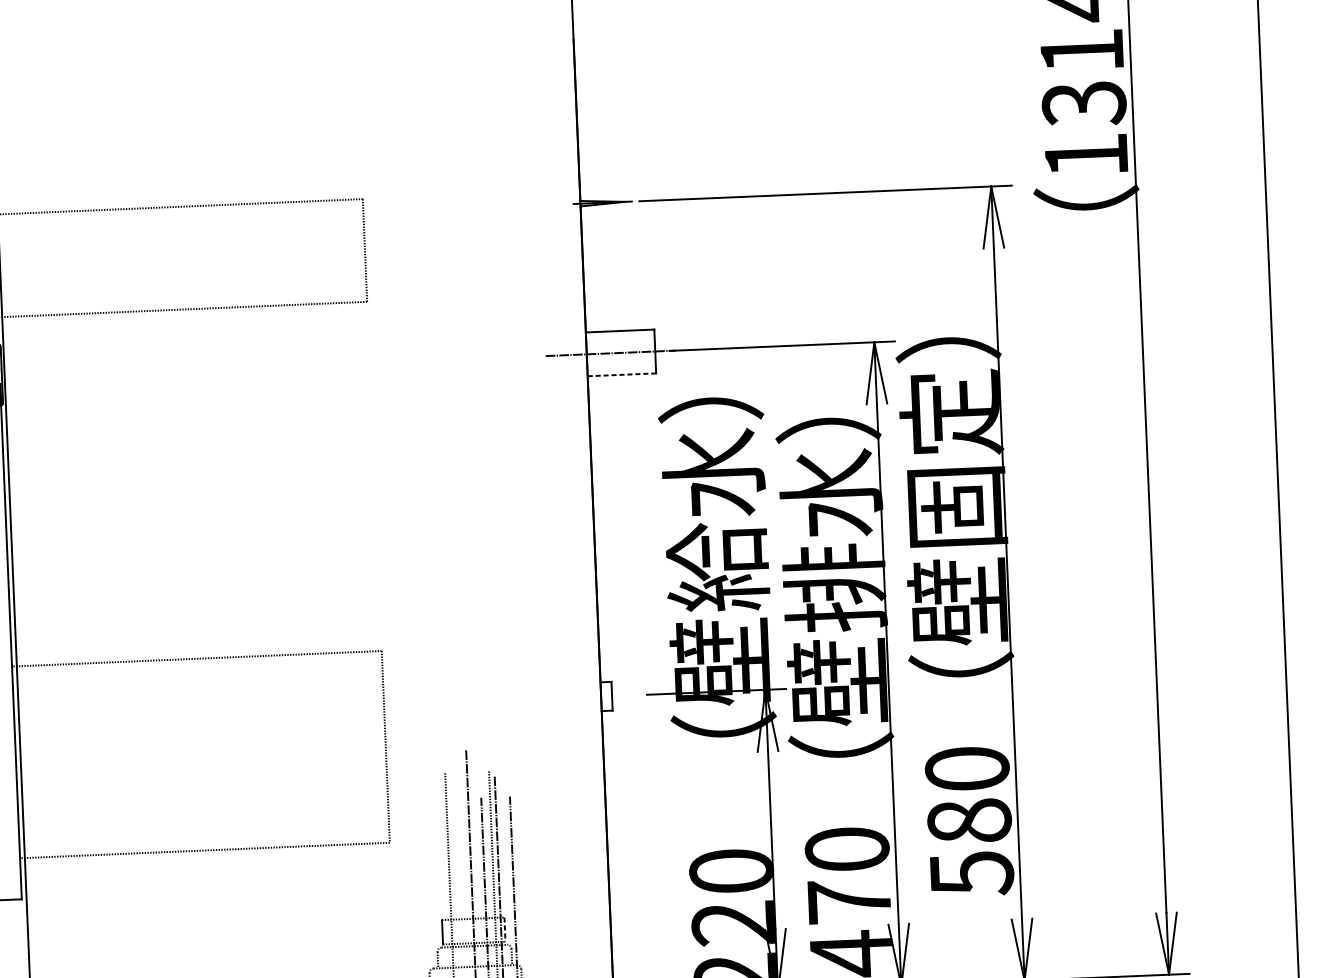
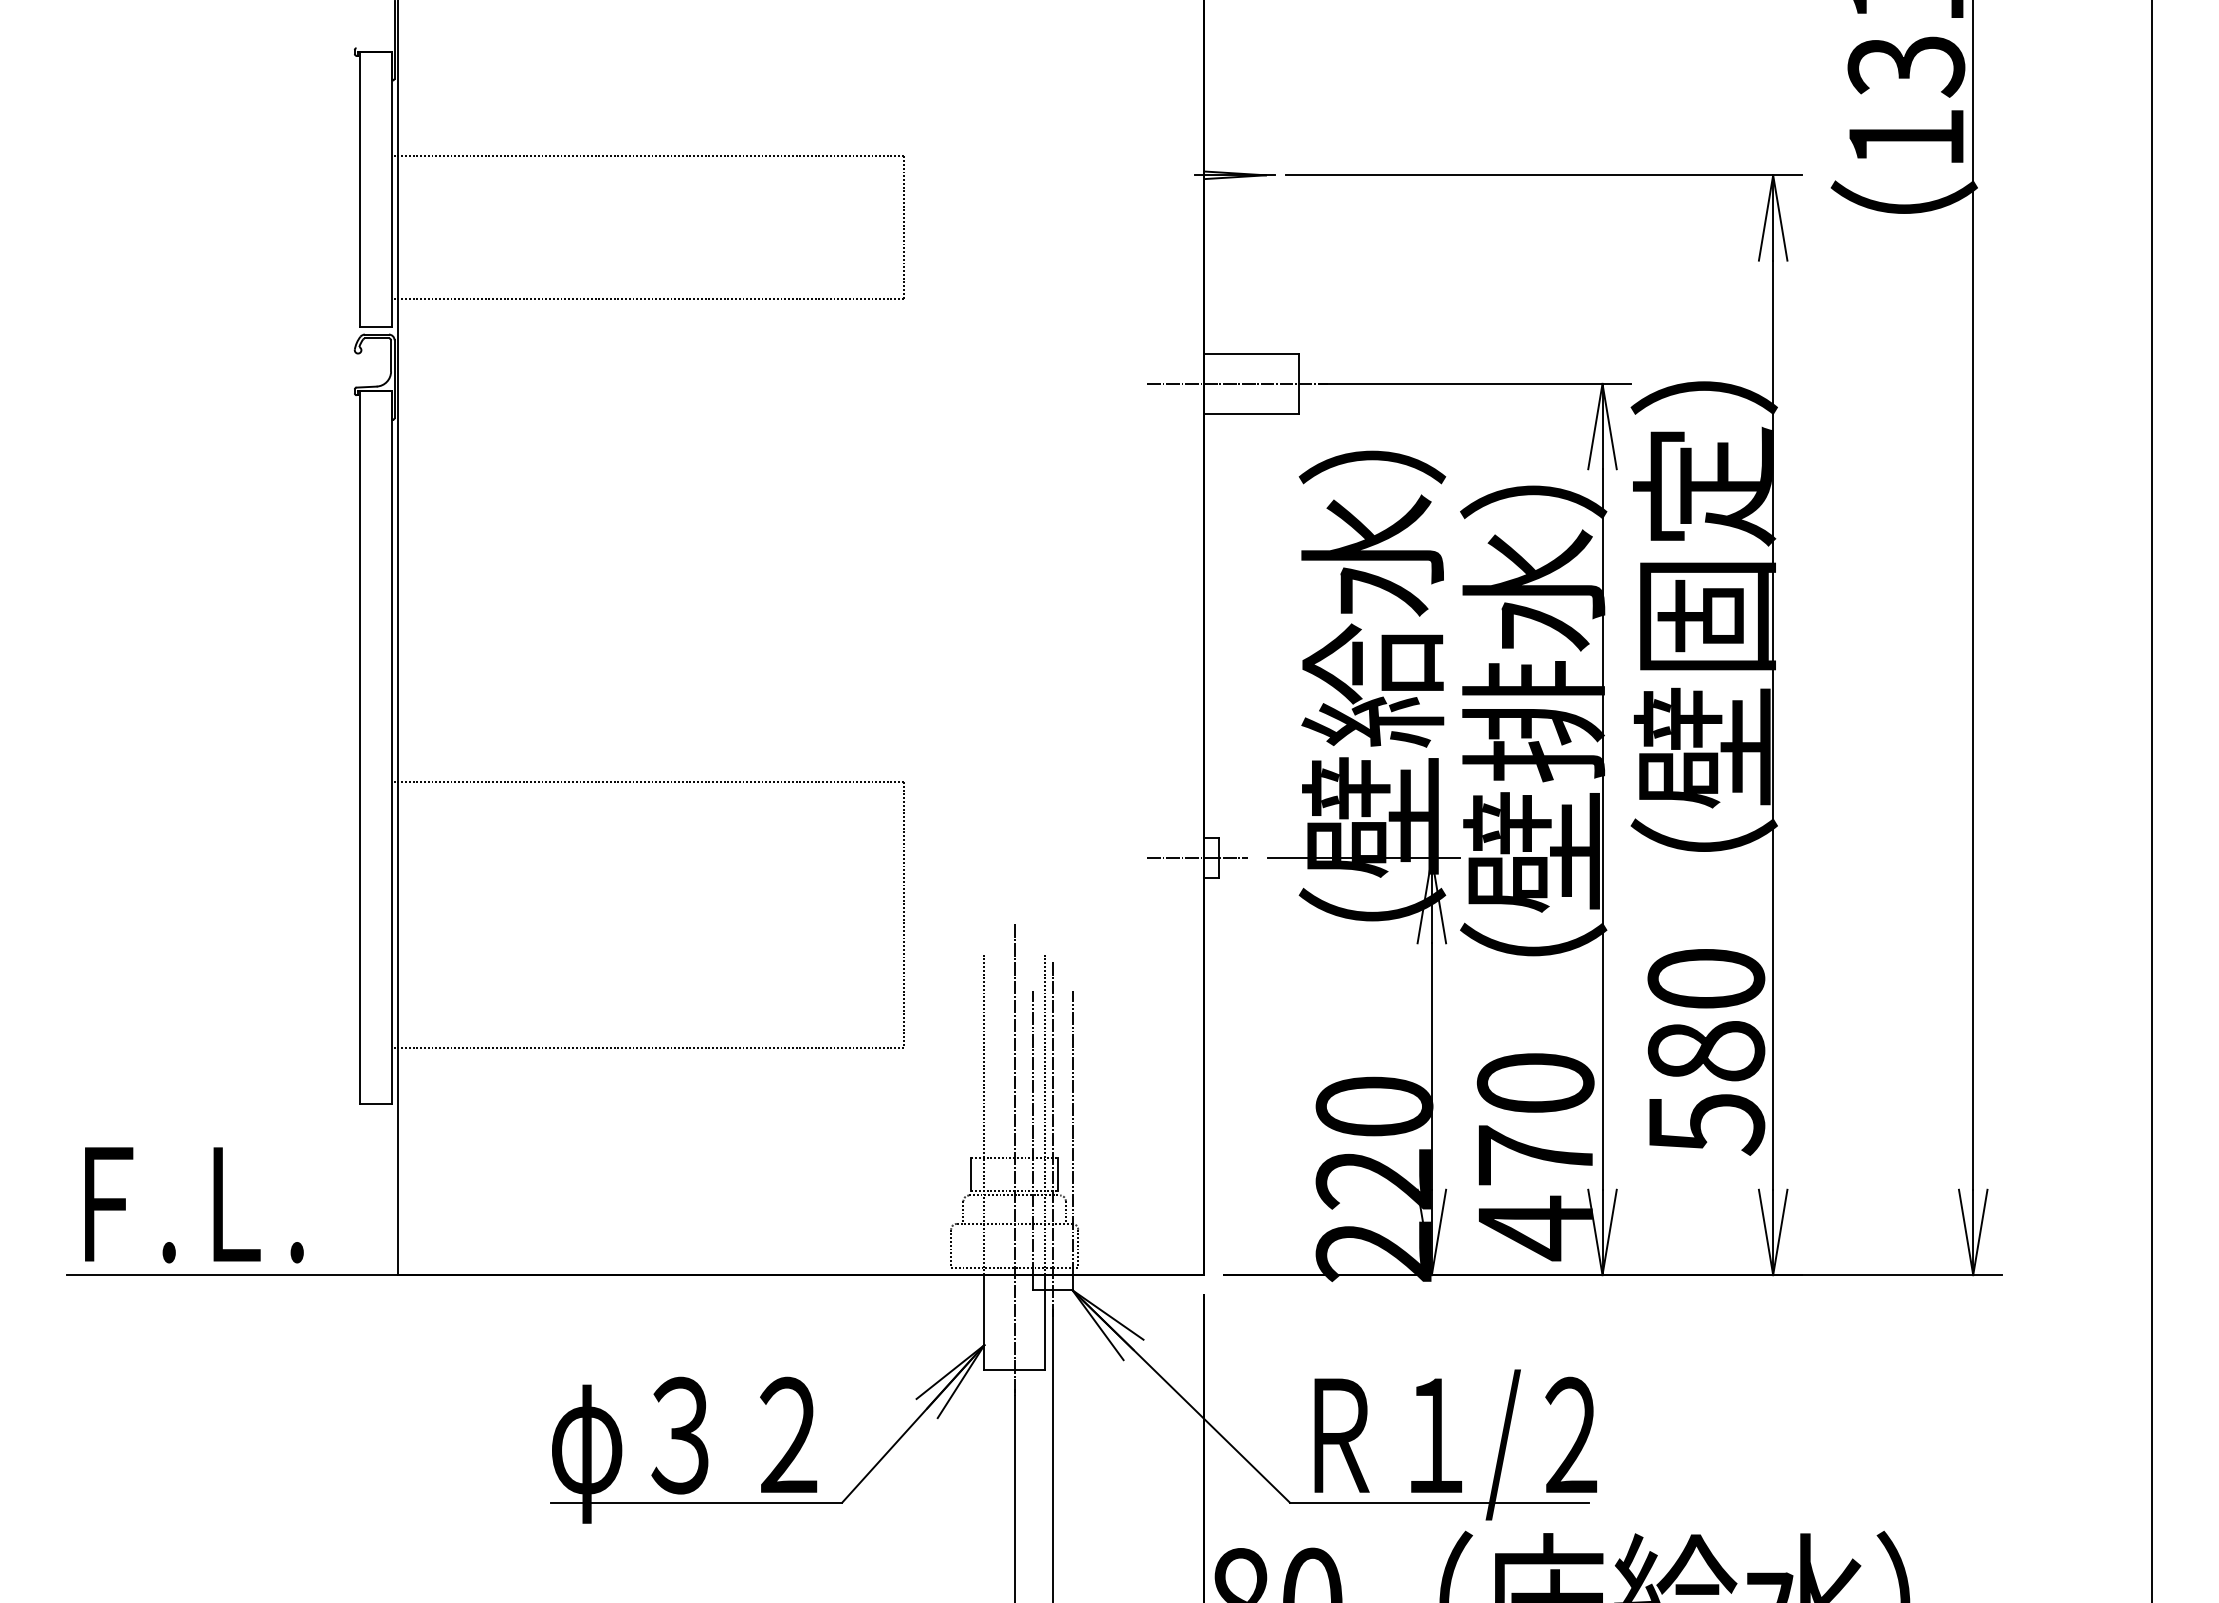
line: (622, 375) -> (1252, 414), dashed -> solid
line: (596, 696) -> (1197, 857), added
line: (504, 929) -> (1057, 1174), dashed -> solid

